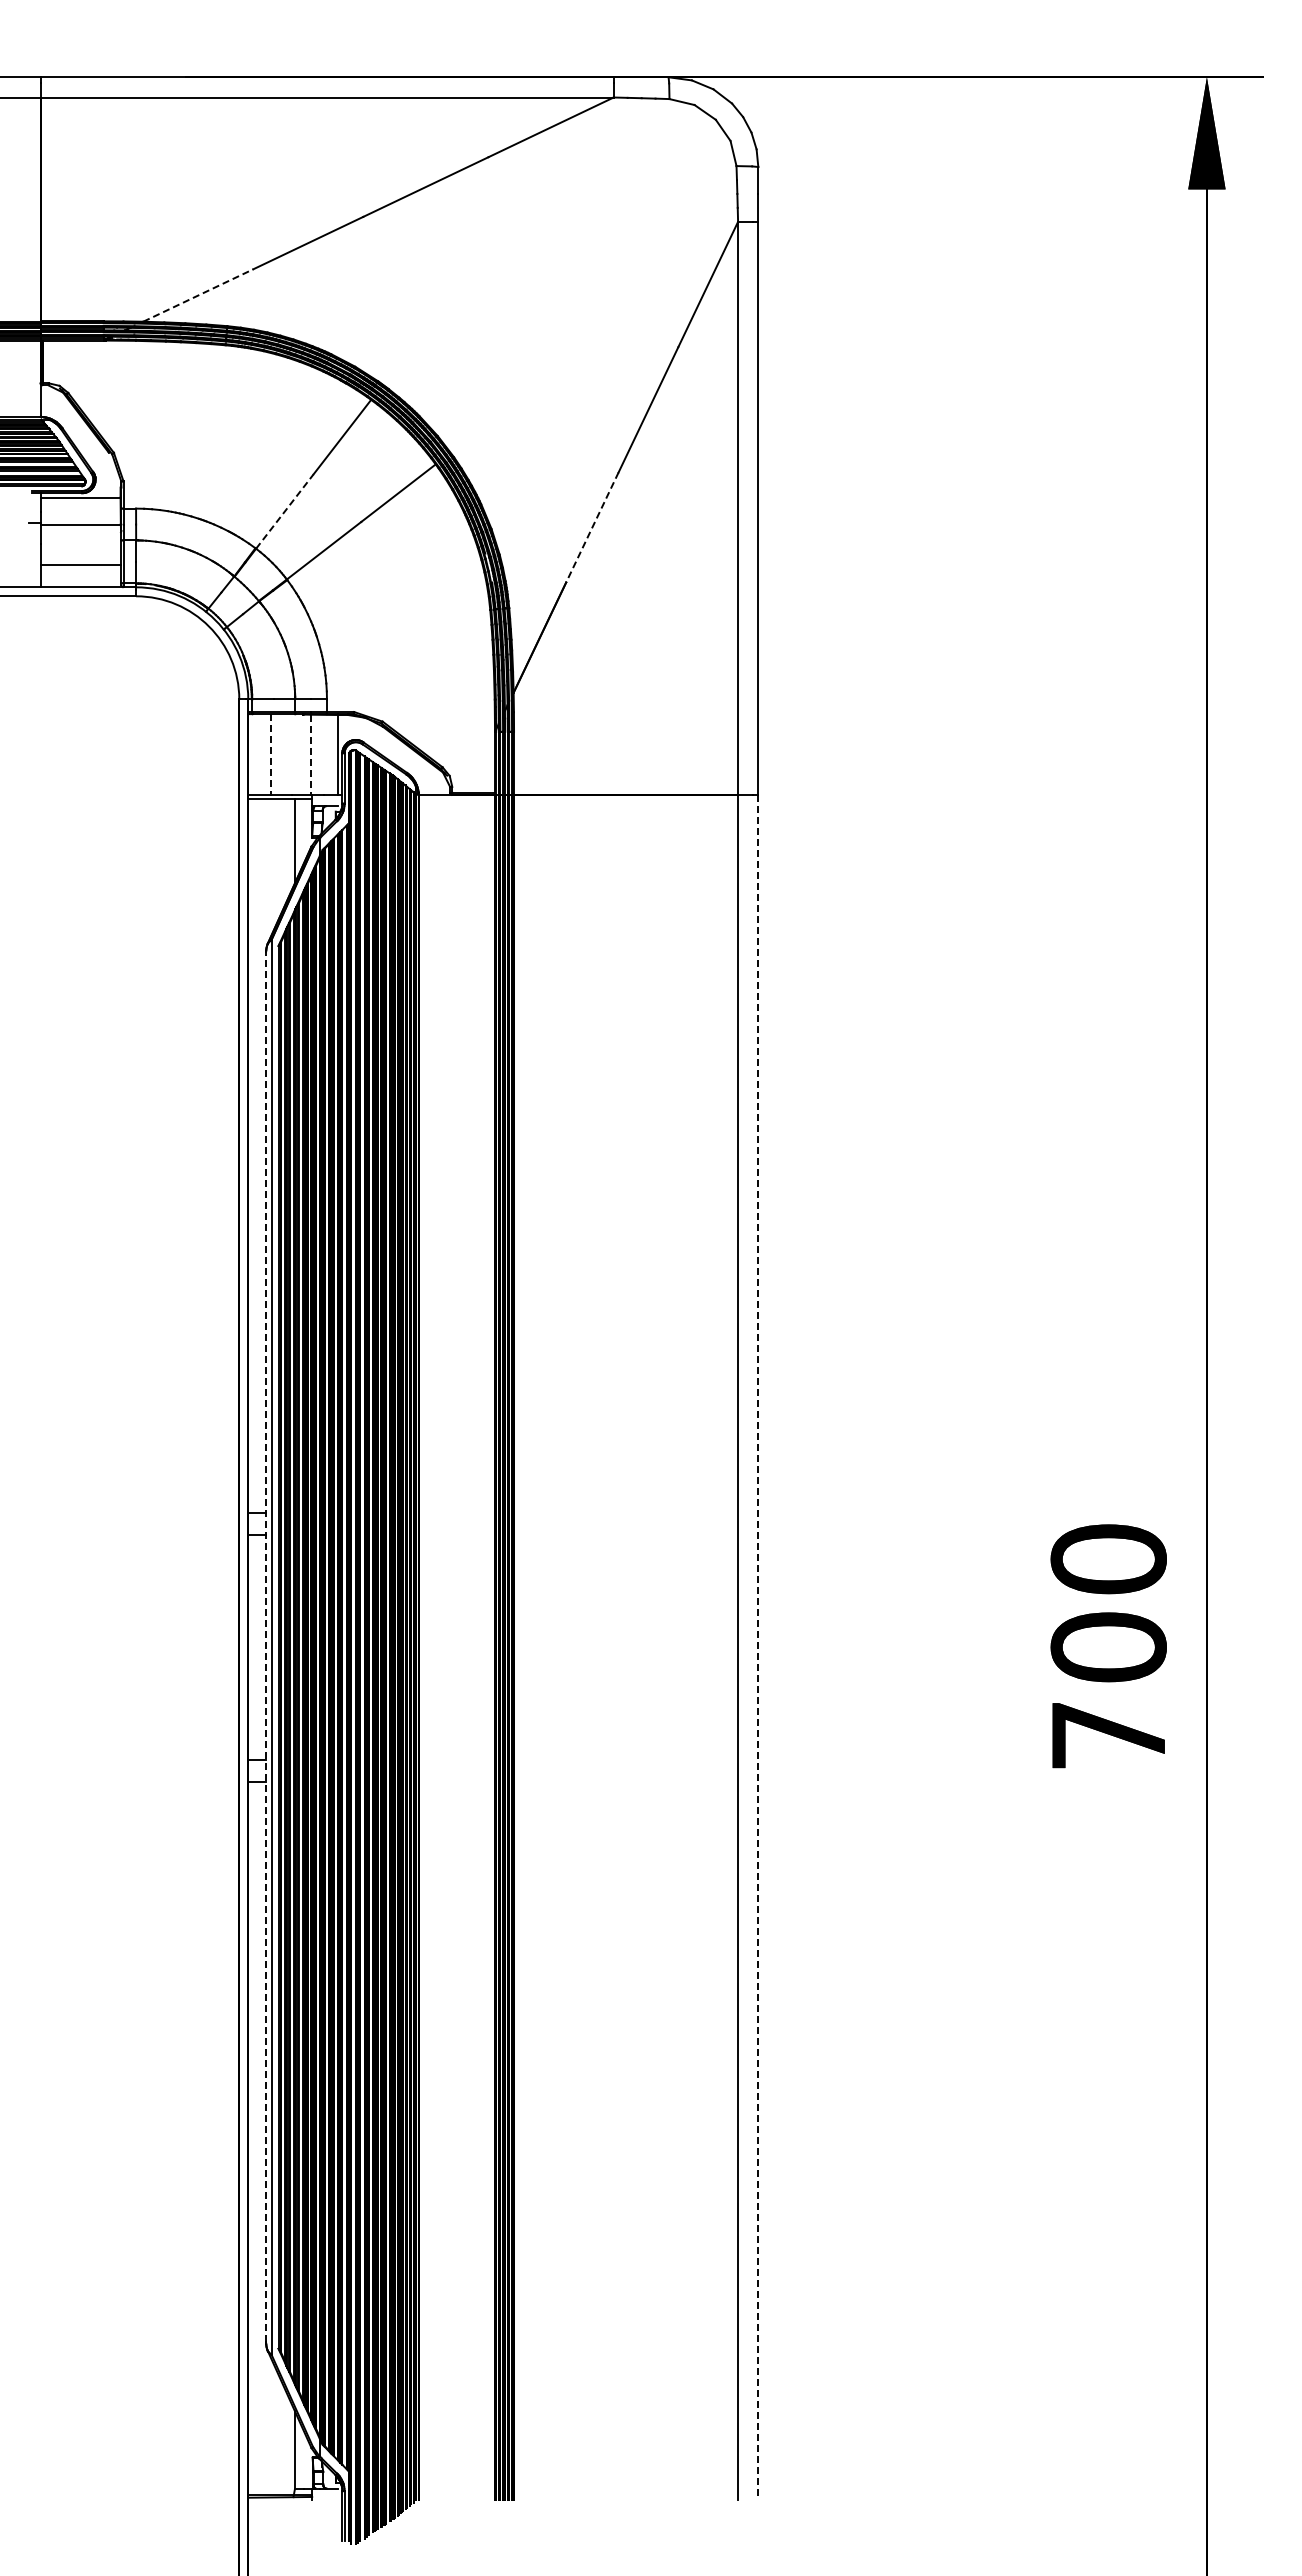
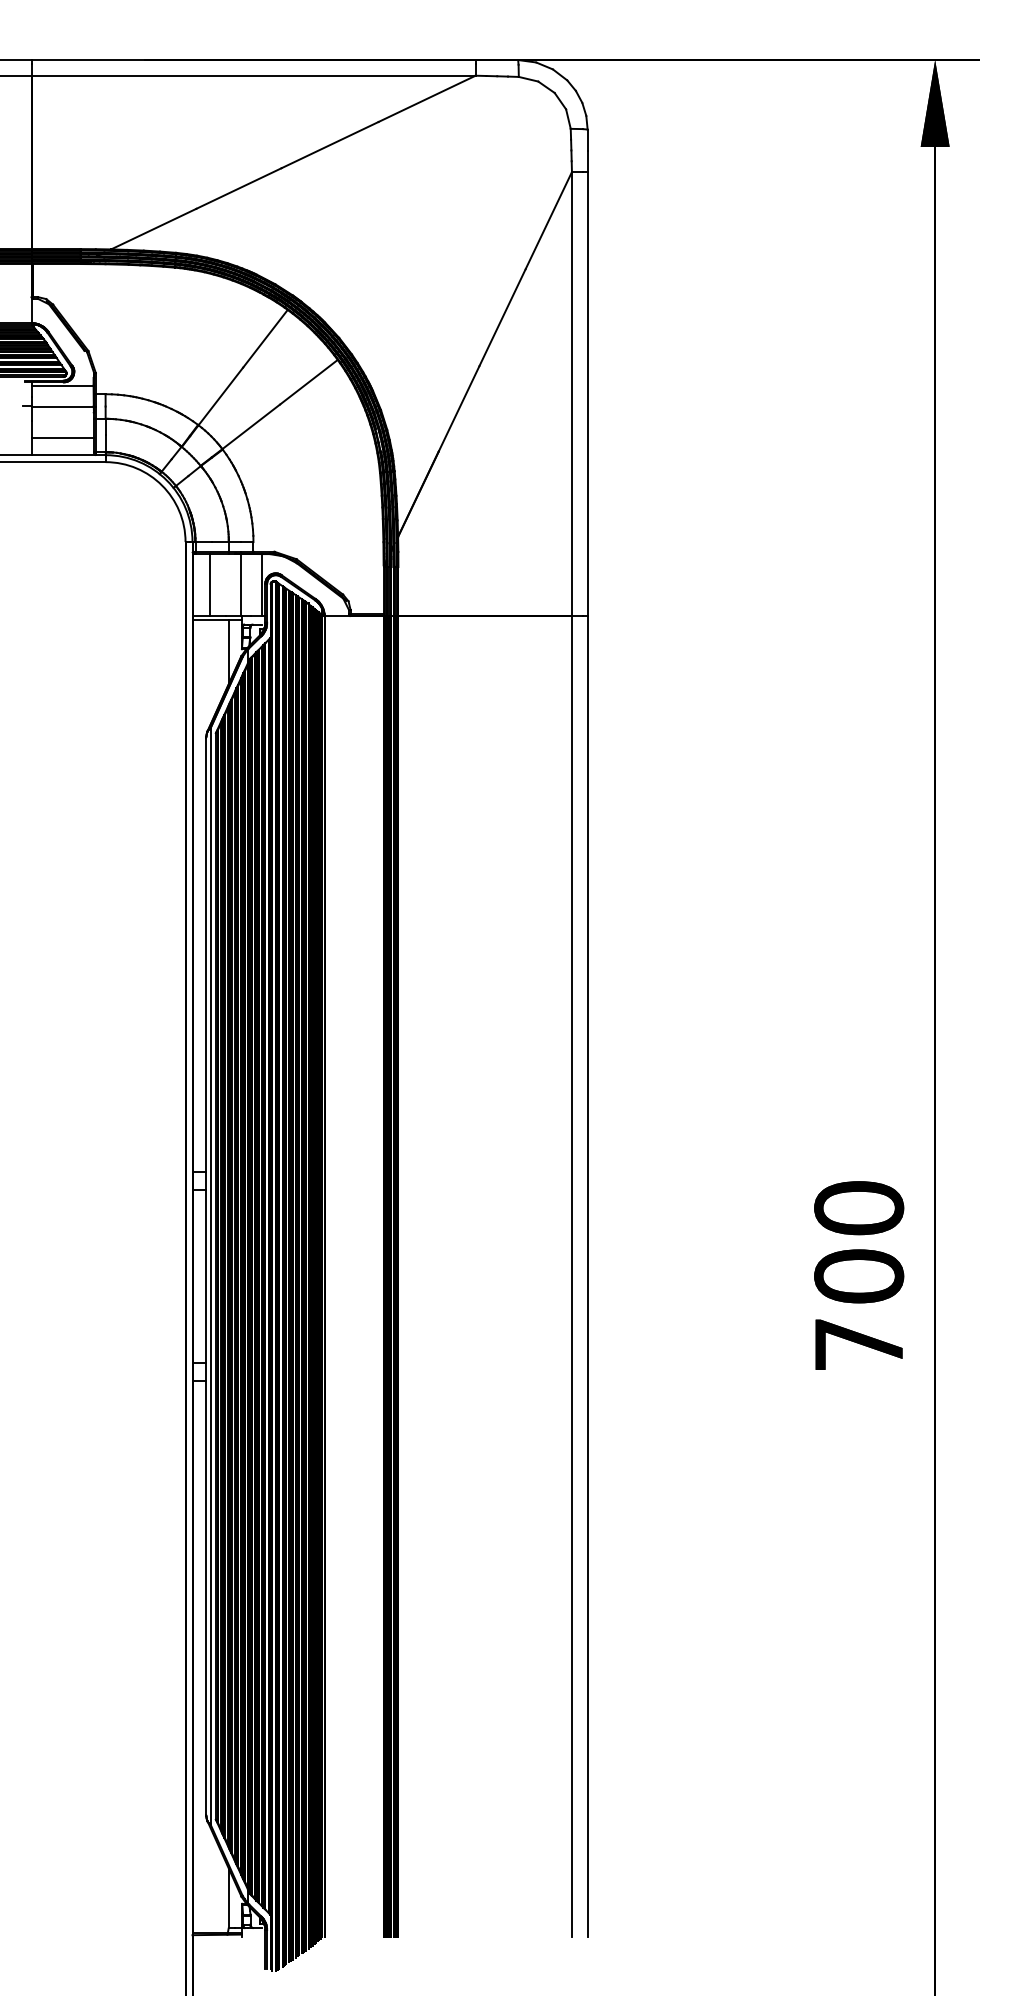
line: (198, 295) -> (153, 229), dashed -> solid
line: (285, 511) -> (221, 396), dashed -> solid
line: (592, 527) -> (459, 408), dashed -> solid
line: (270, 755) -> (209, 585), dashed -> solid
line: (311, 755) -> (241, 585), dashed -> solid
line: (266, 1646) -> (206, 1275), dashed -> solid
line: (758, 1647) -> (587, 1276), dashed -> solid

